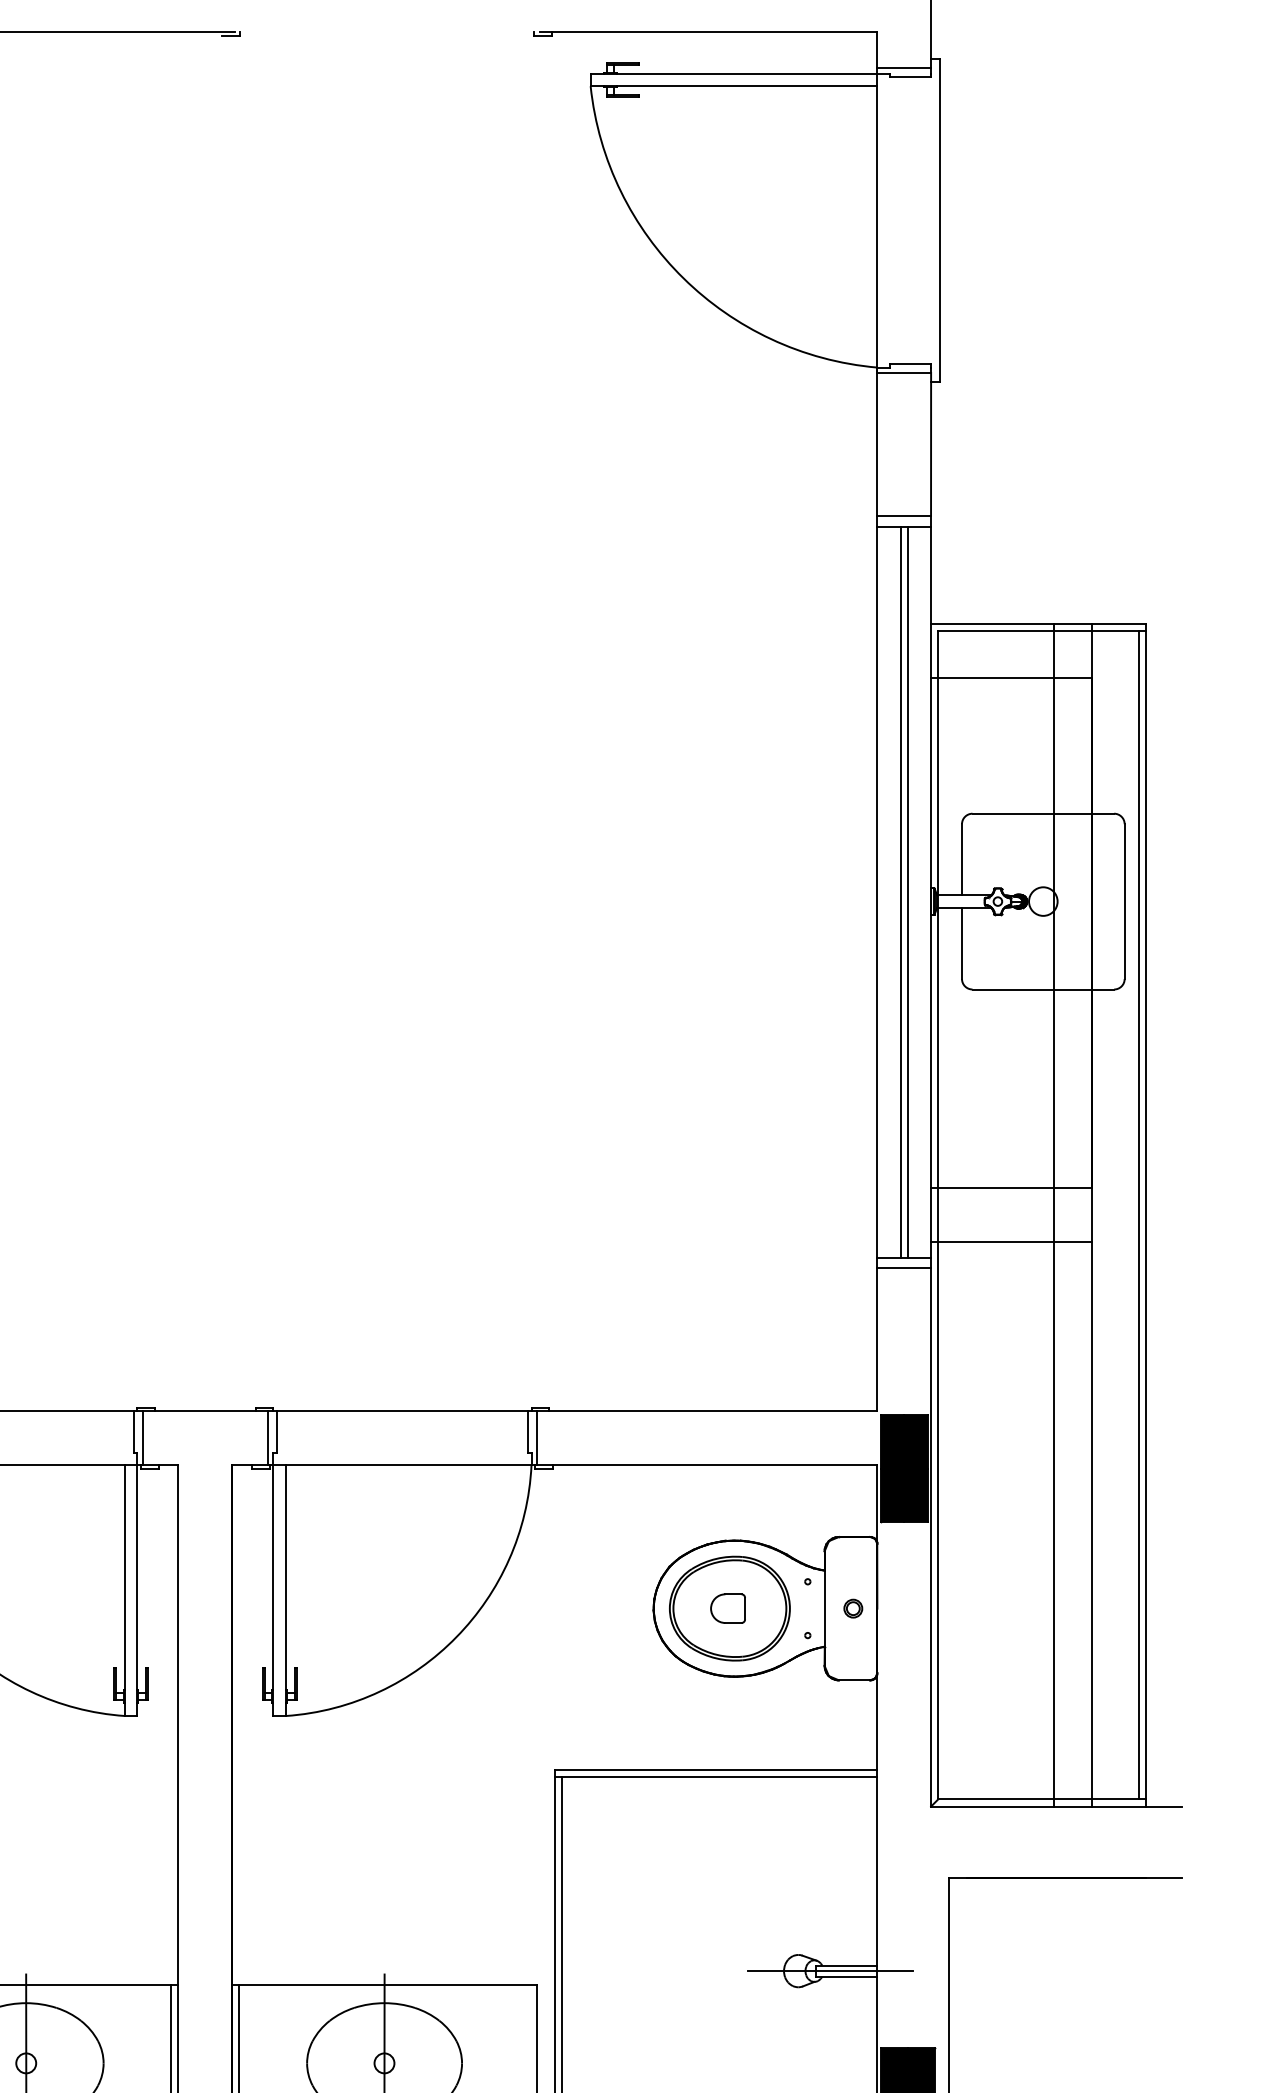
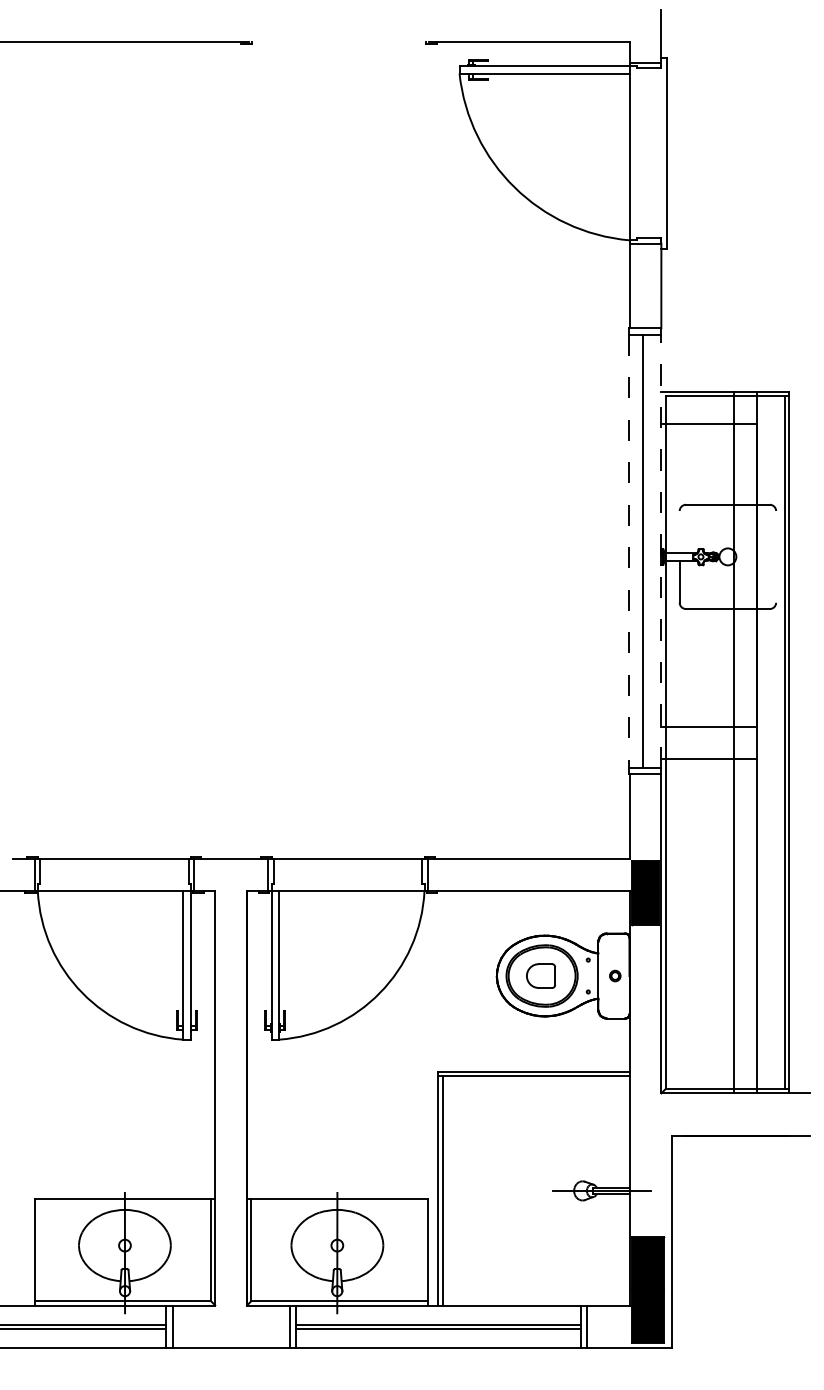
line: (961, 860) -> (679, 532), removed
line: (877, 892) -> (629, 551), solid -> dashed
line: (907, 892) -> (647, 551), removed
line: (931, 892) -> (661, 551), solid -> dashed
line: (1125, 900) -> (776, 556), removed
part: (727, 1607) -> (540, 975), size x1.4

